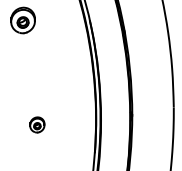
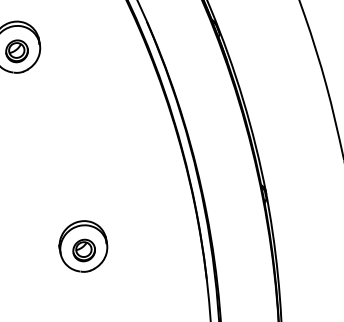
part: (37, 124) -> (83, 245), size x1.67

